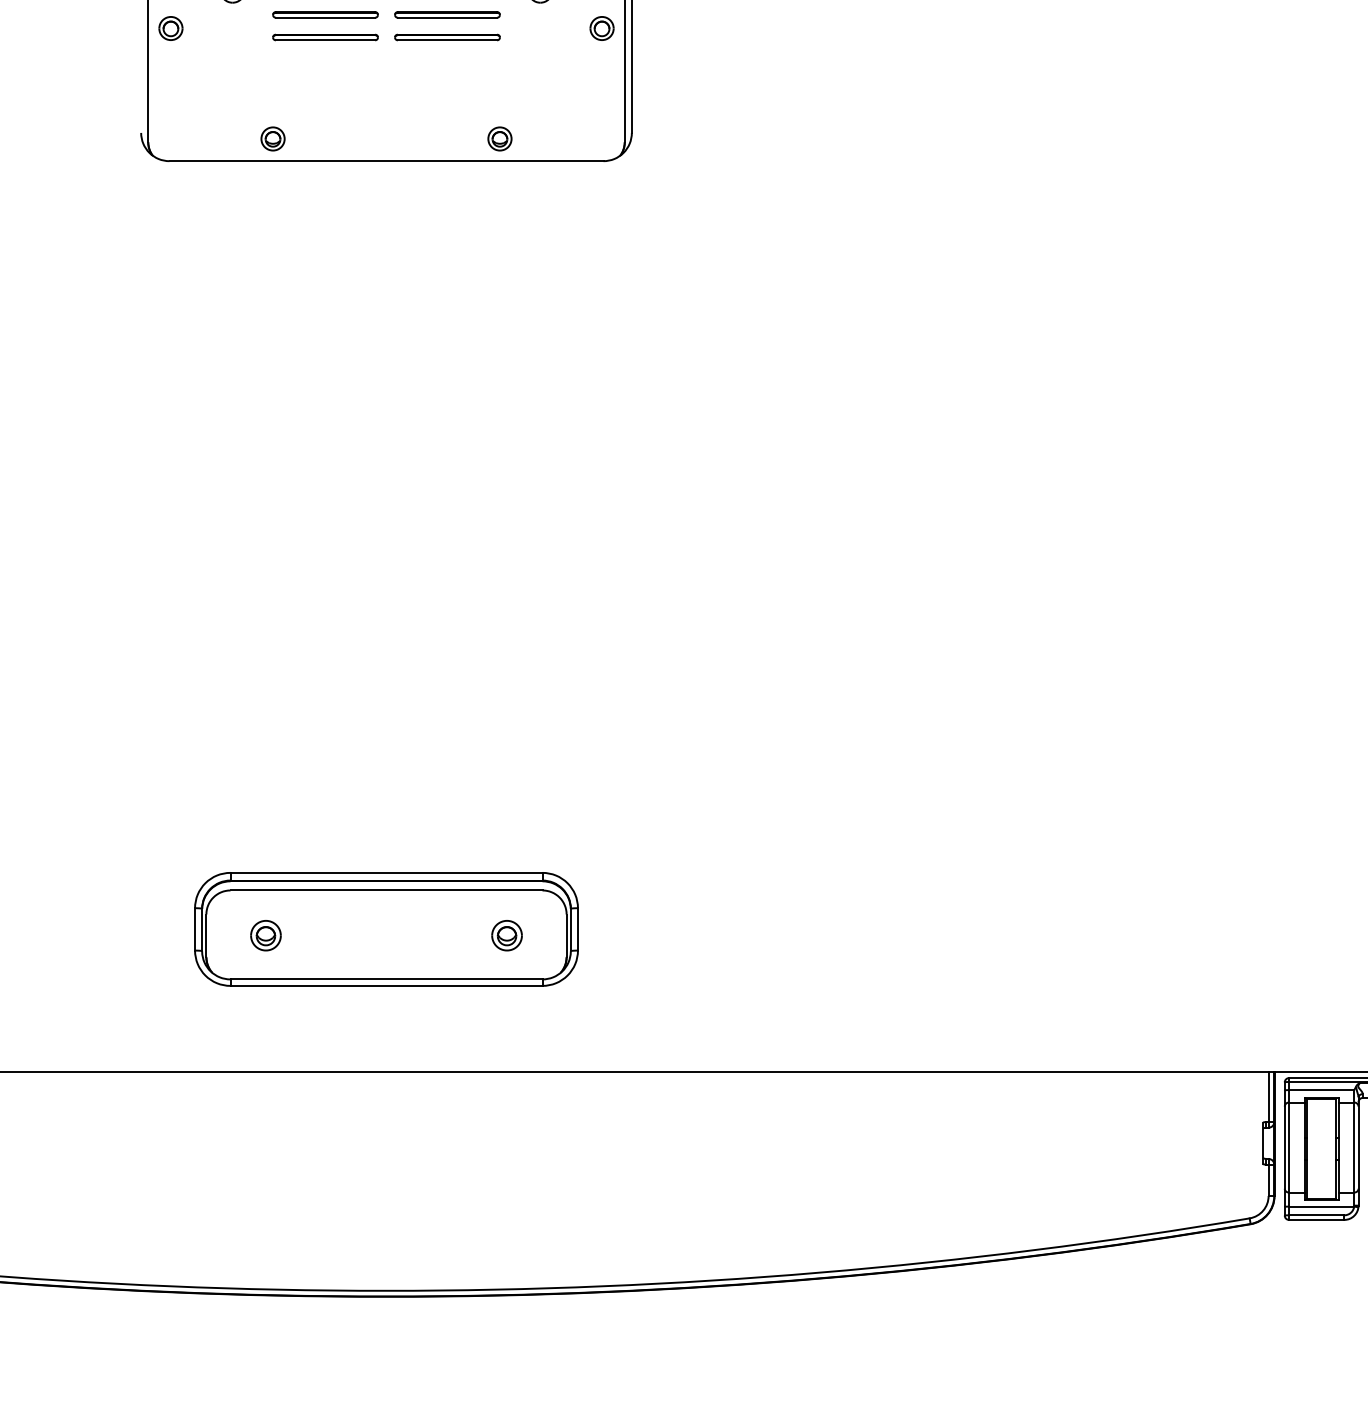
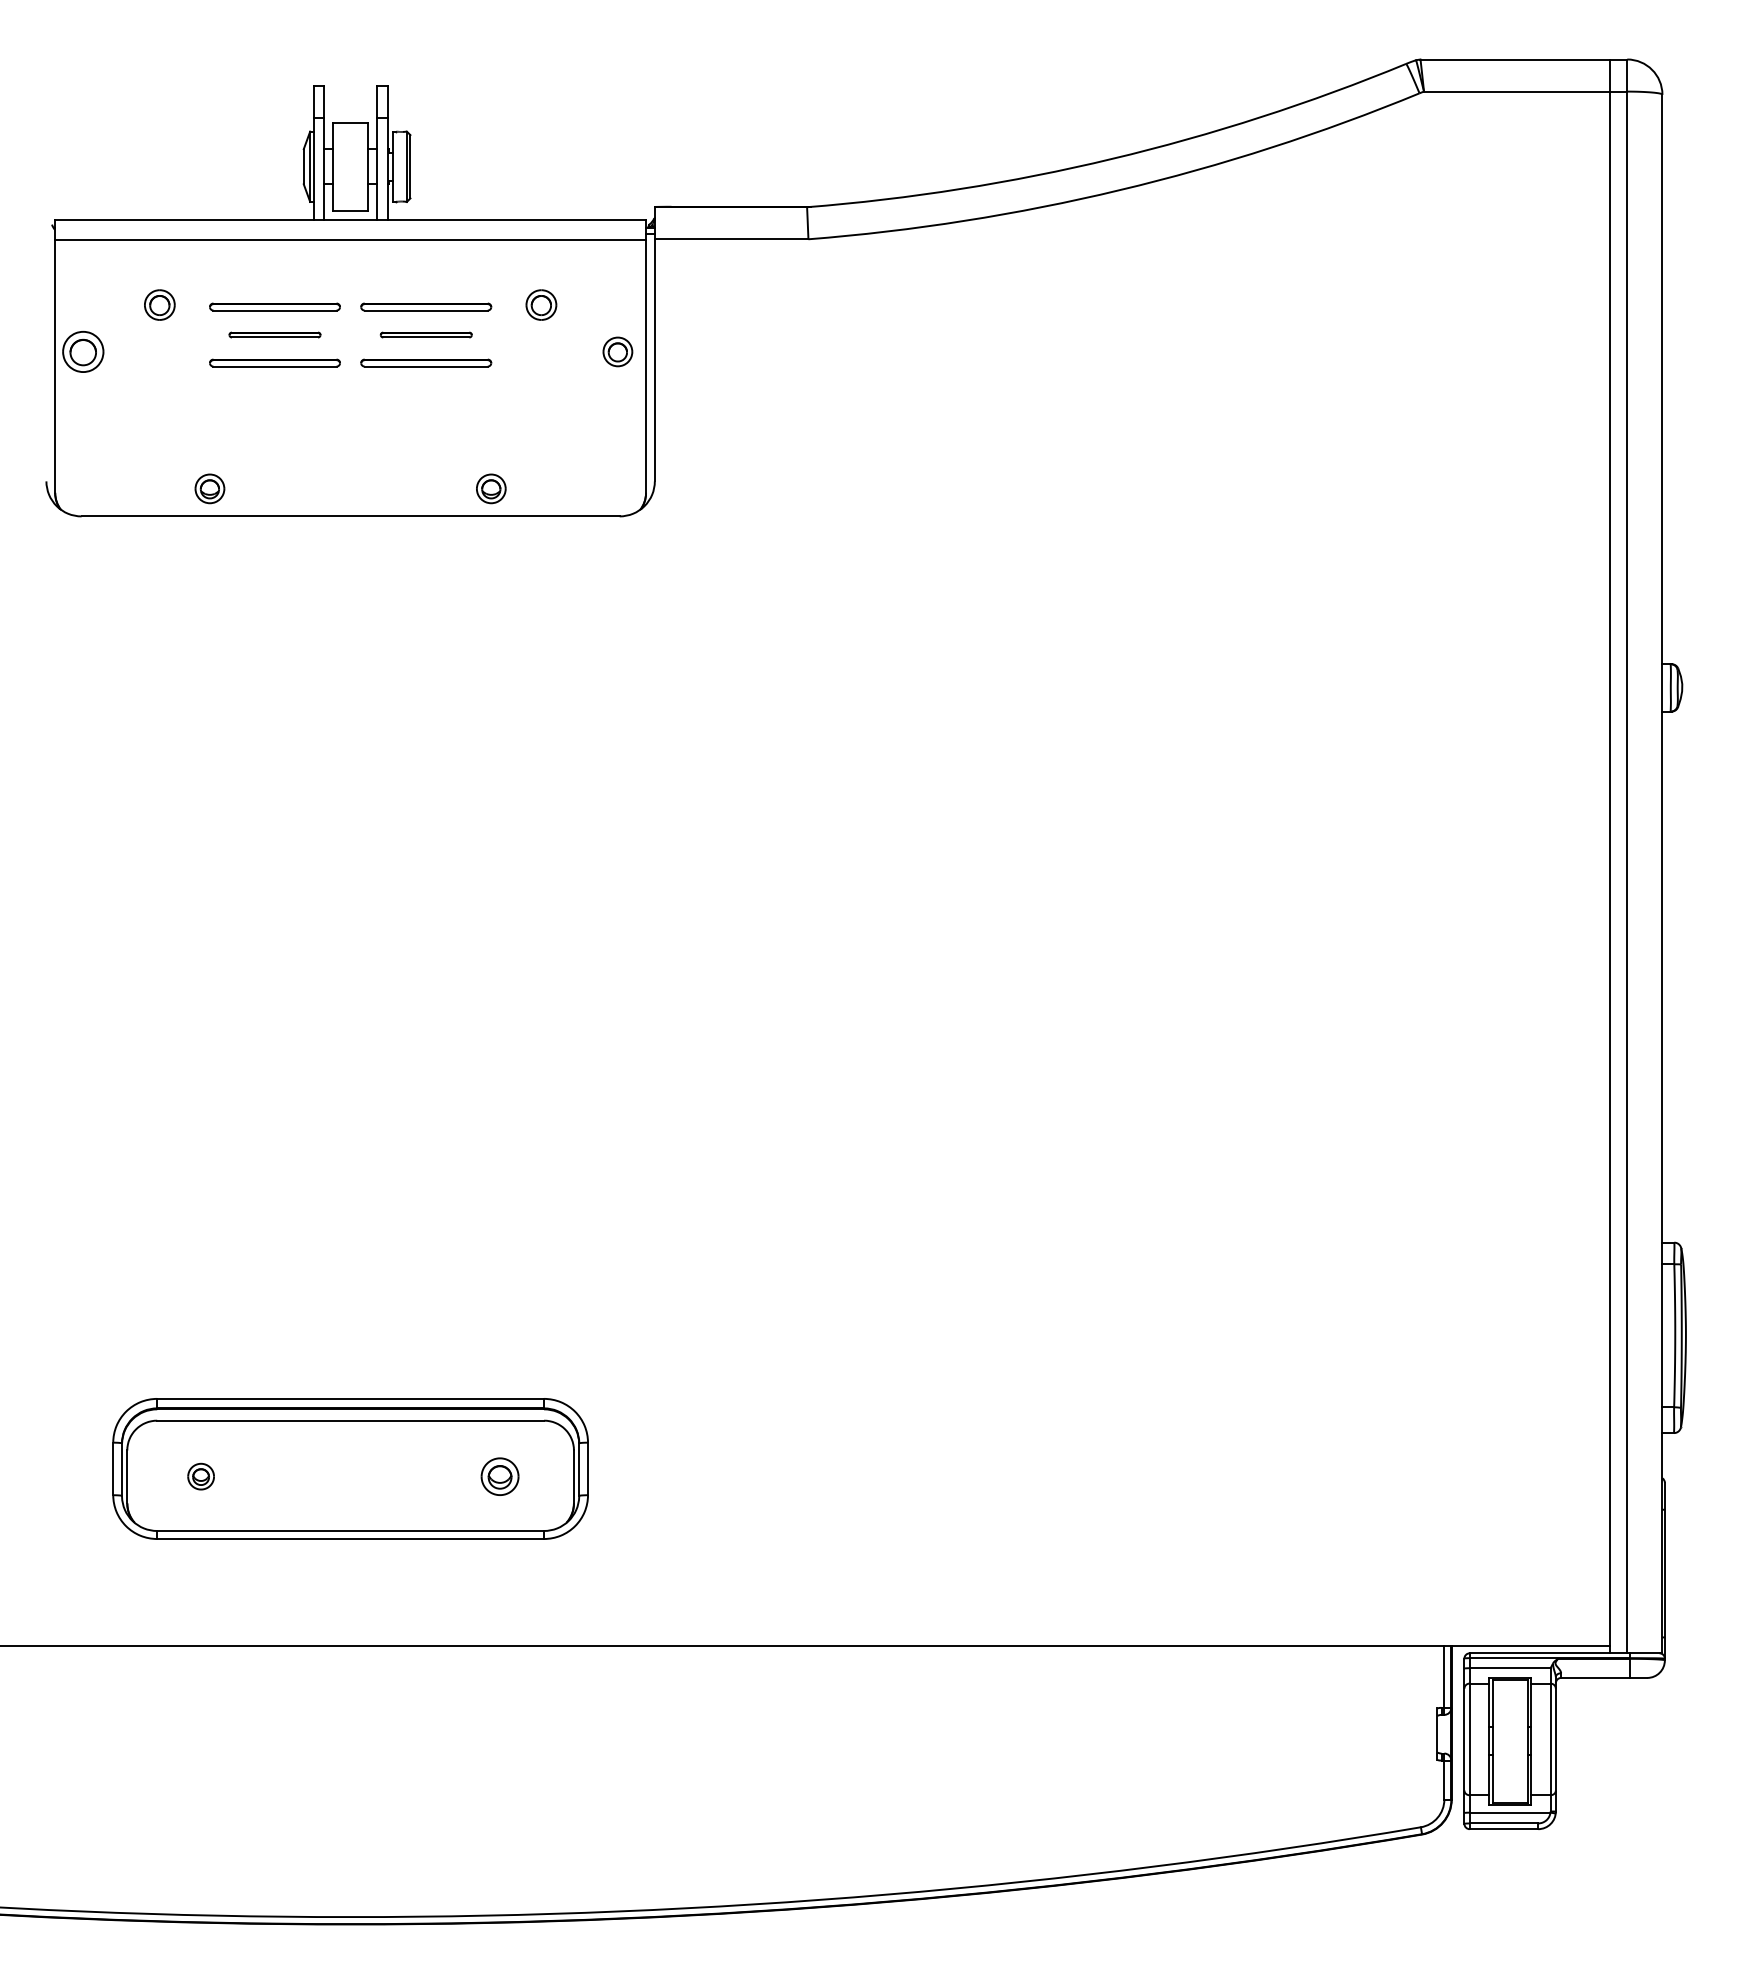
part: (325, 14) -> (274, 334), size x0.7
part: (447, 14) -> (426, 334), size x0.7
part: (171, 28) -> (83, 351), size x1.4
part: (265, 935) -> (200, 1476), size x0.7

